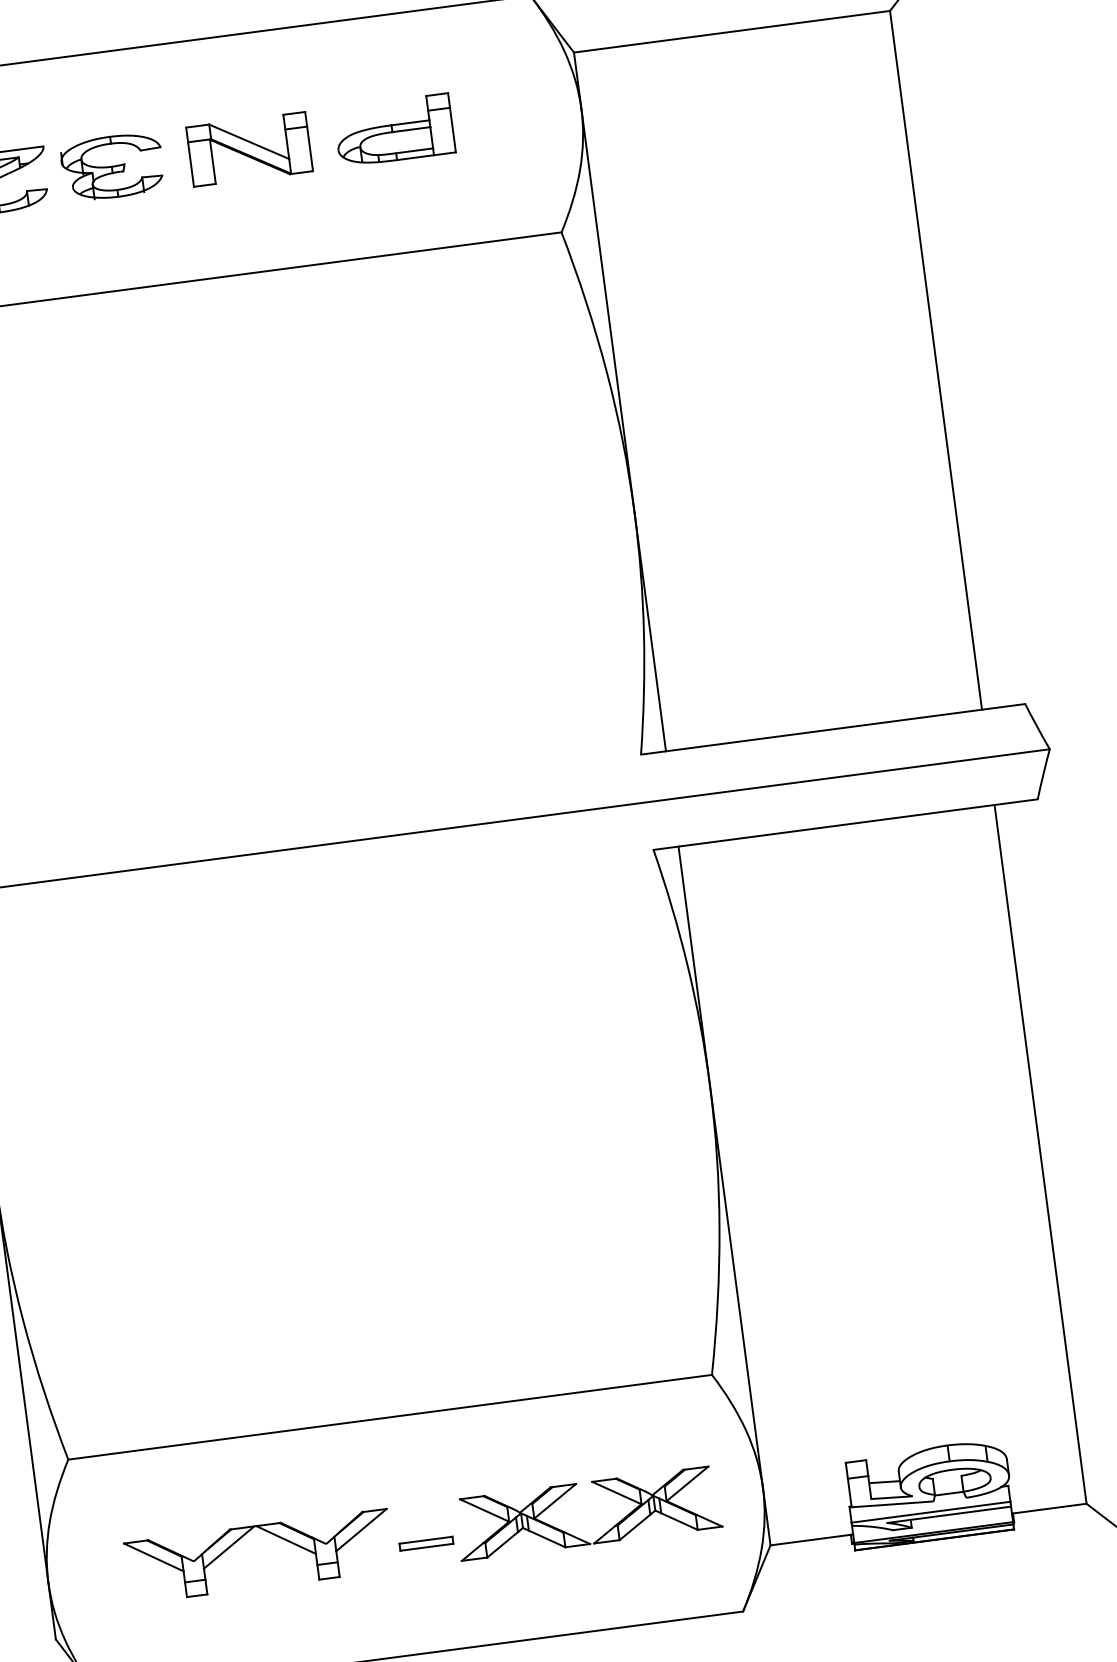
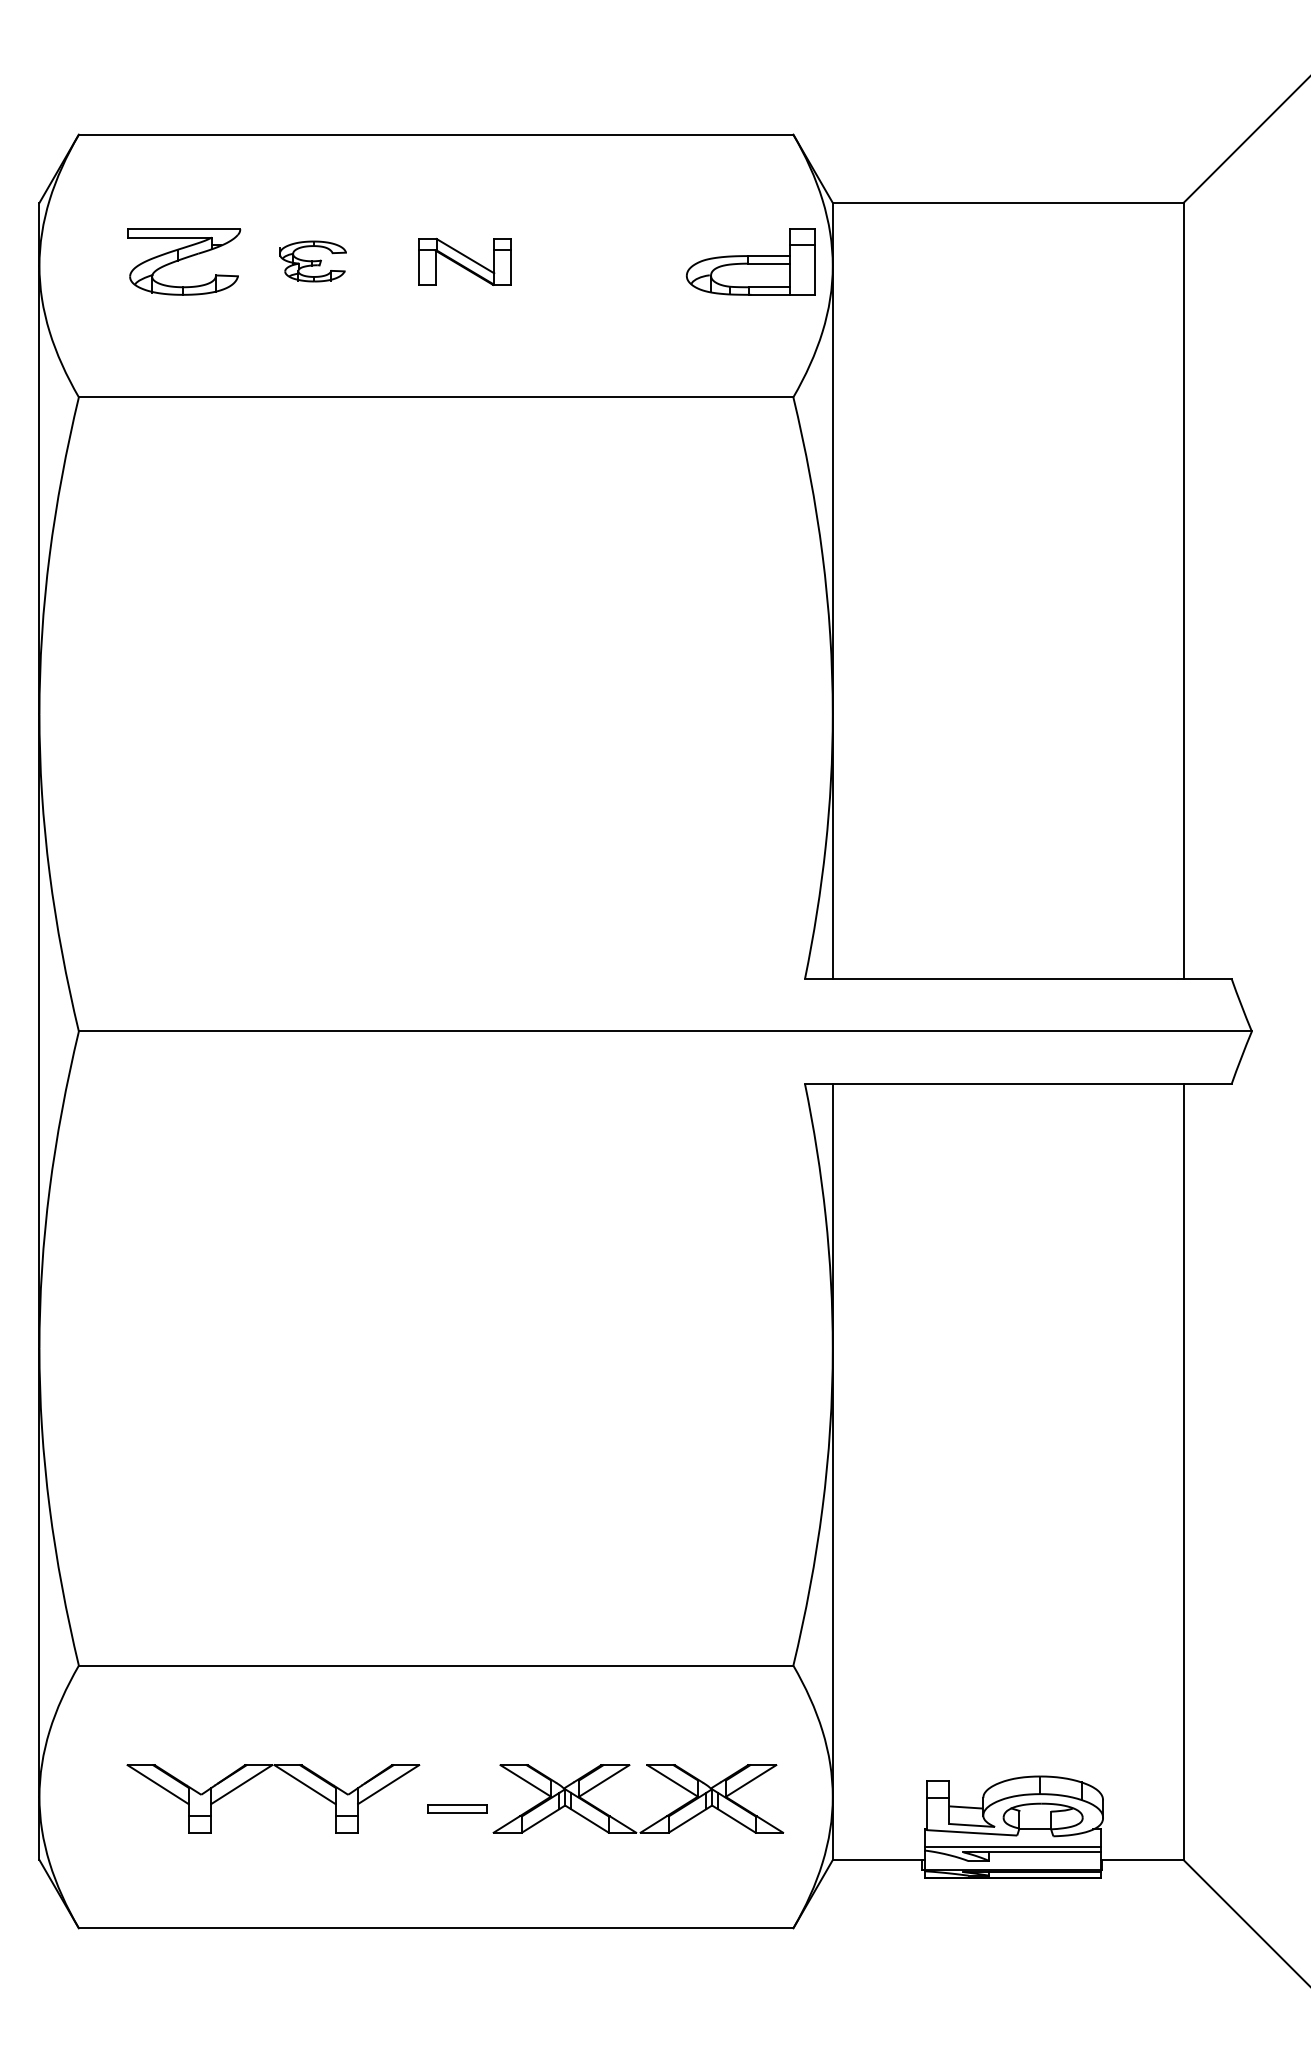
part: (394, 129) -> (750, 261), moved
part: (249, 149) -> (464, 261), size x0.7
part: (112, 167) -> (312, 261), size x0.6

